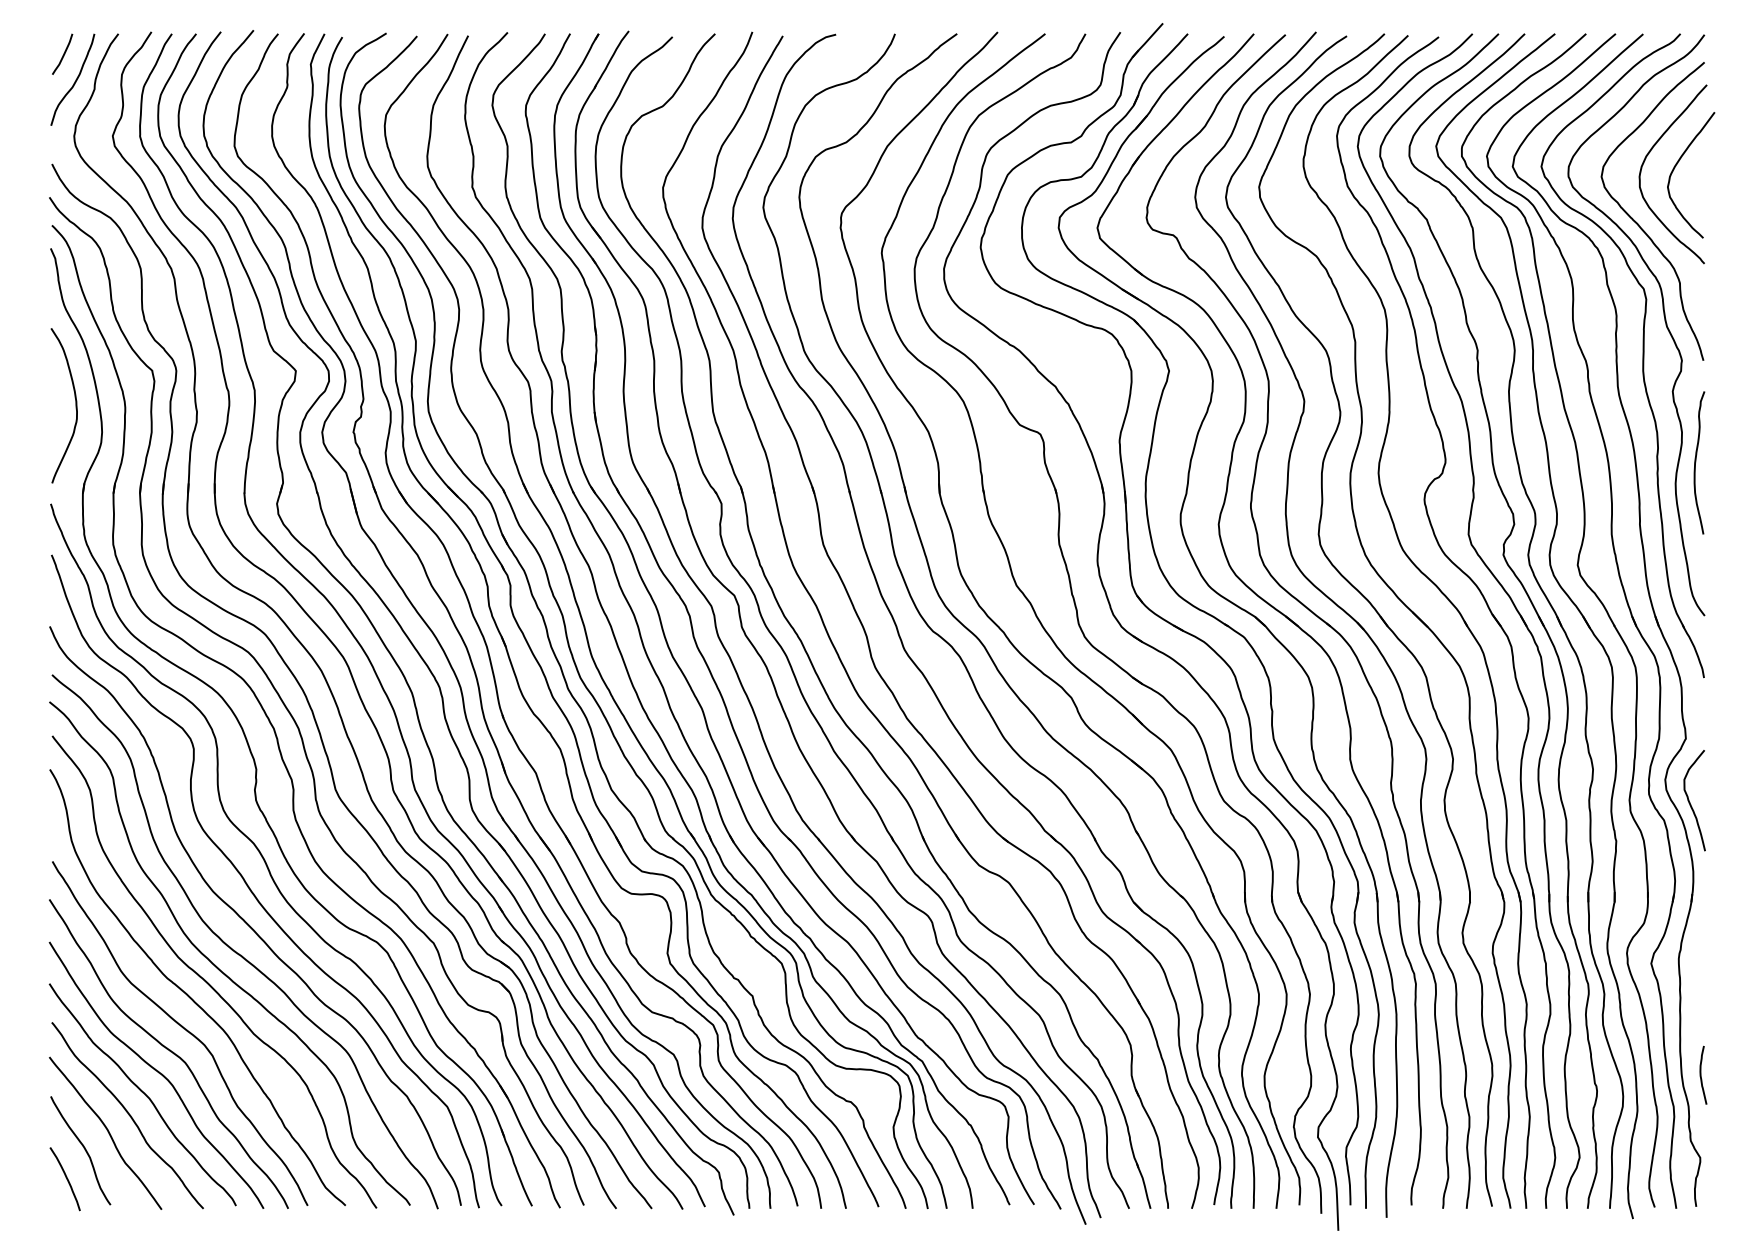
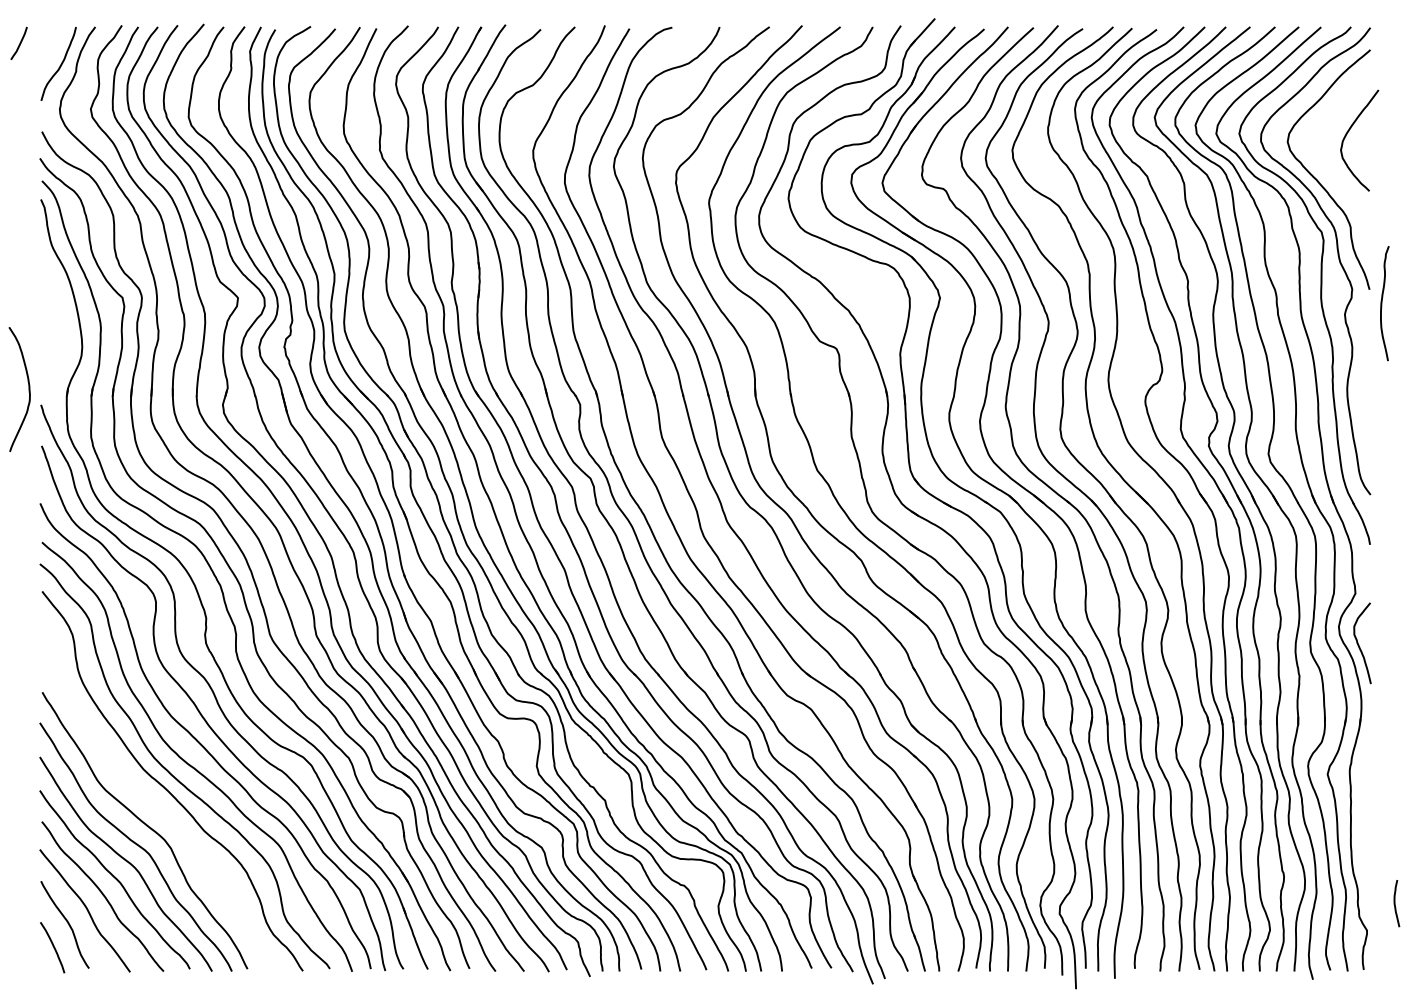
curve: (63, 53) -> (19, 42), moved
curve: (1644, 163) -> (1322, 131), removed
curve: (75, 405) -> (28, 389), moved
curve: (1696, 462) -> (1382, 303), moved
curve: (189, 995) -> (152, 800), removed
curve: (1701, 1074) -> (1395, 902), moved

